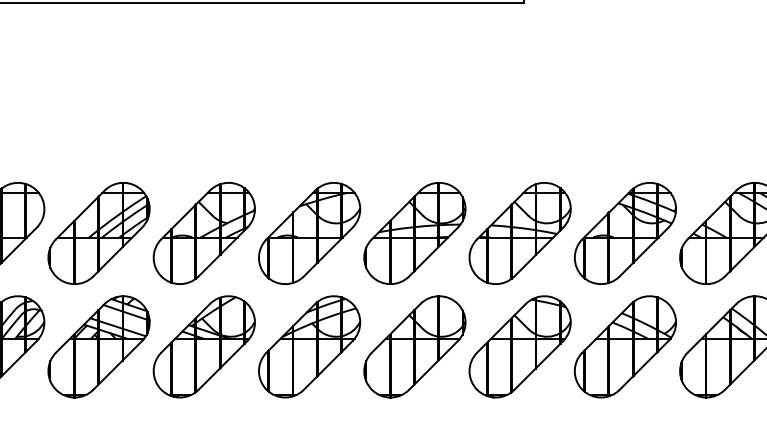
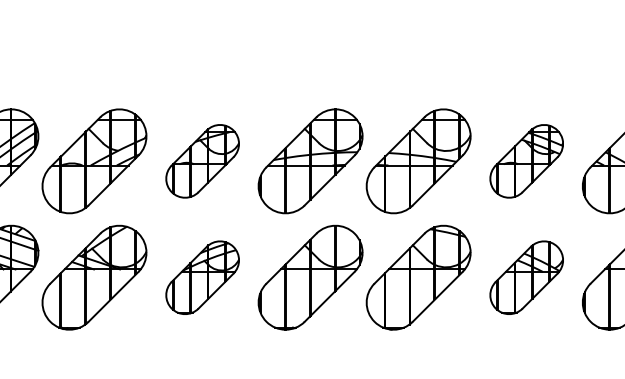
part: (309, 233) -> (202, 161), size x0.7
part: (625, 233) -> (526, 161), size x0.7
part: (309, 346) -> (202, 277), size x0.7
part: (625, 346) -> (526, 277), size x0.7

